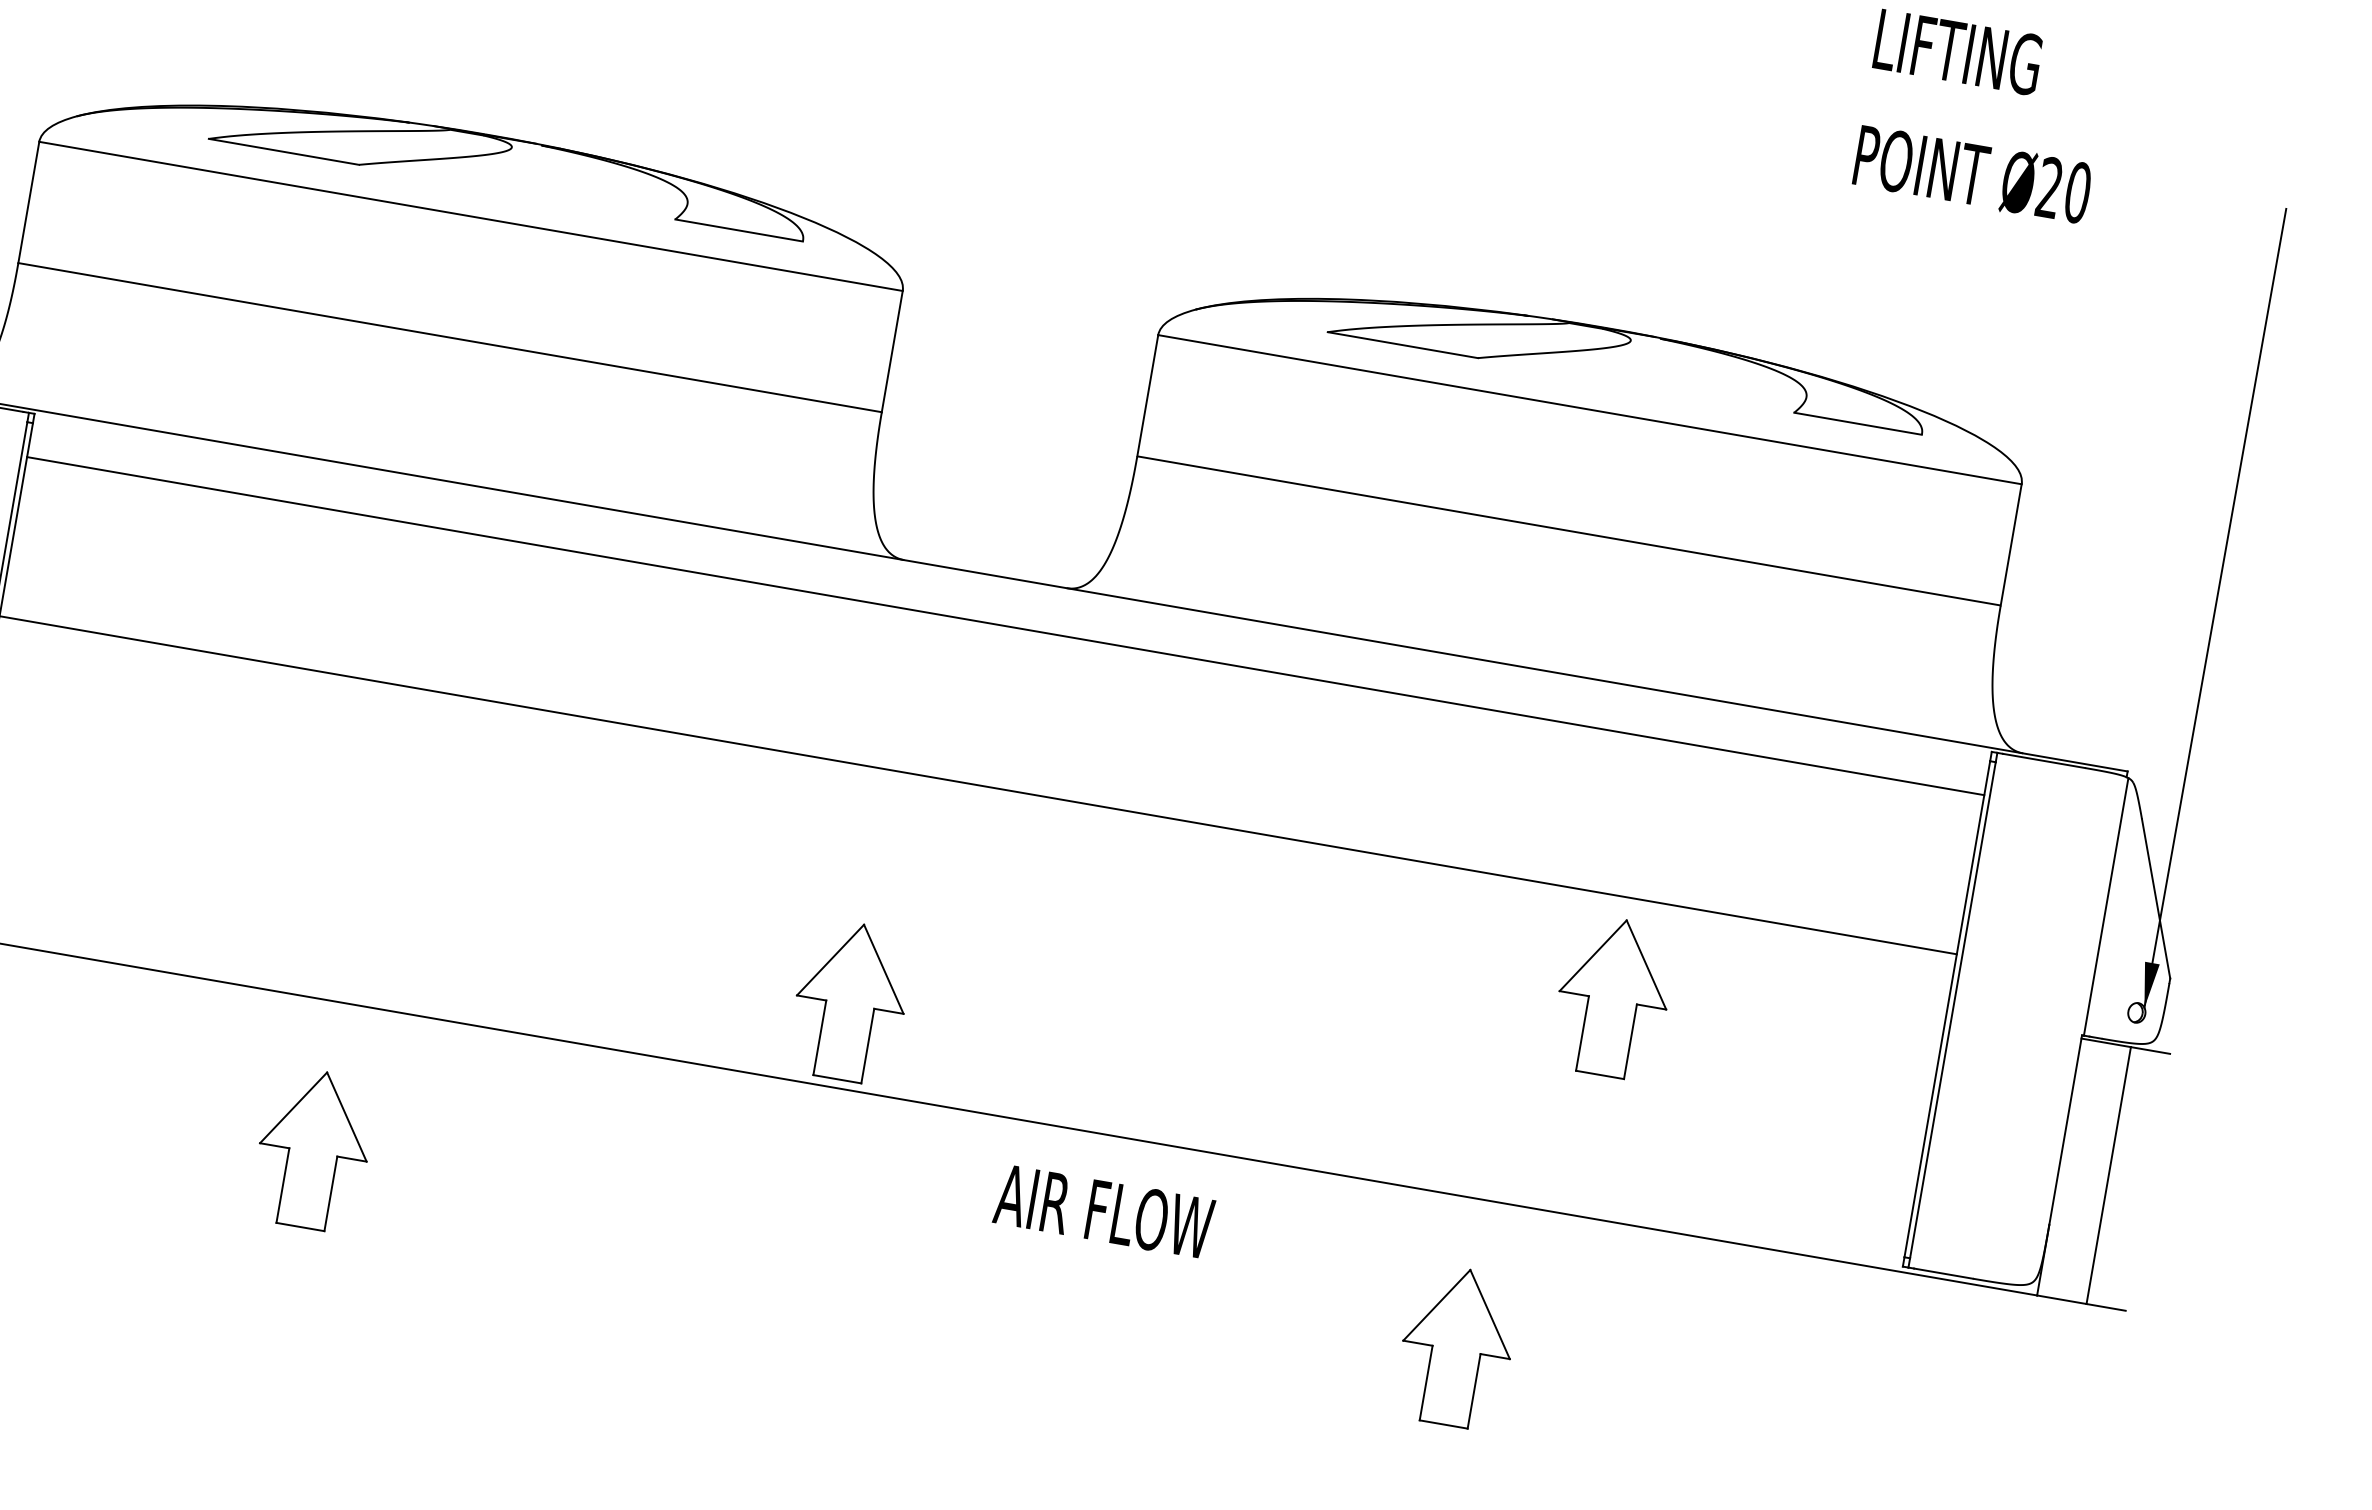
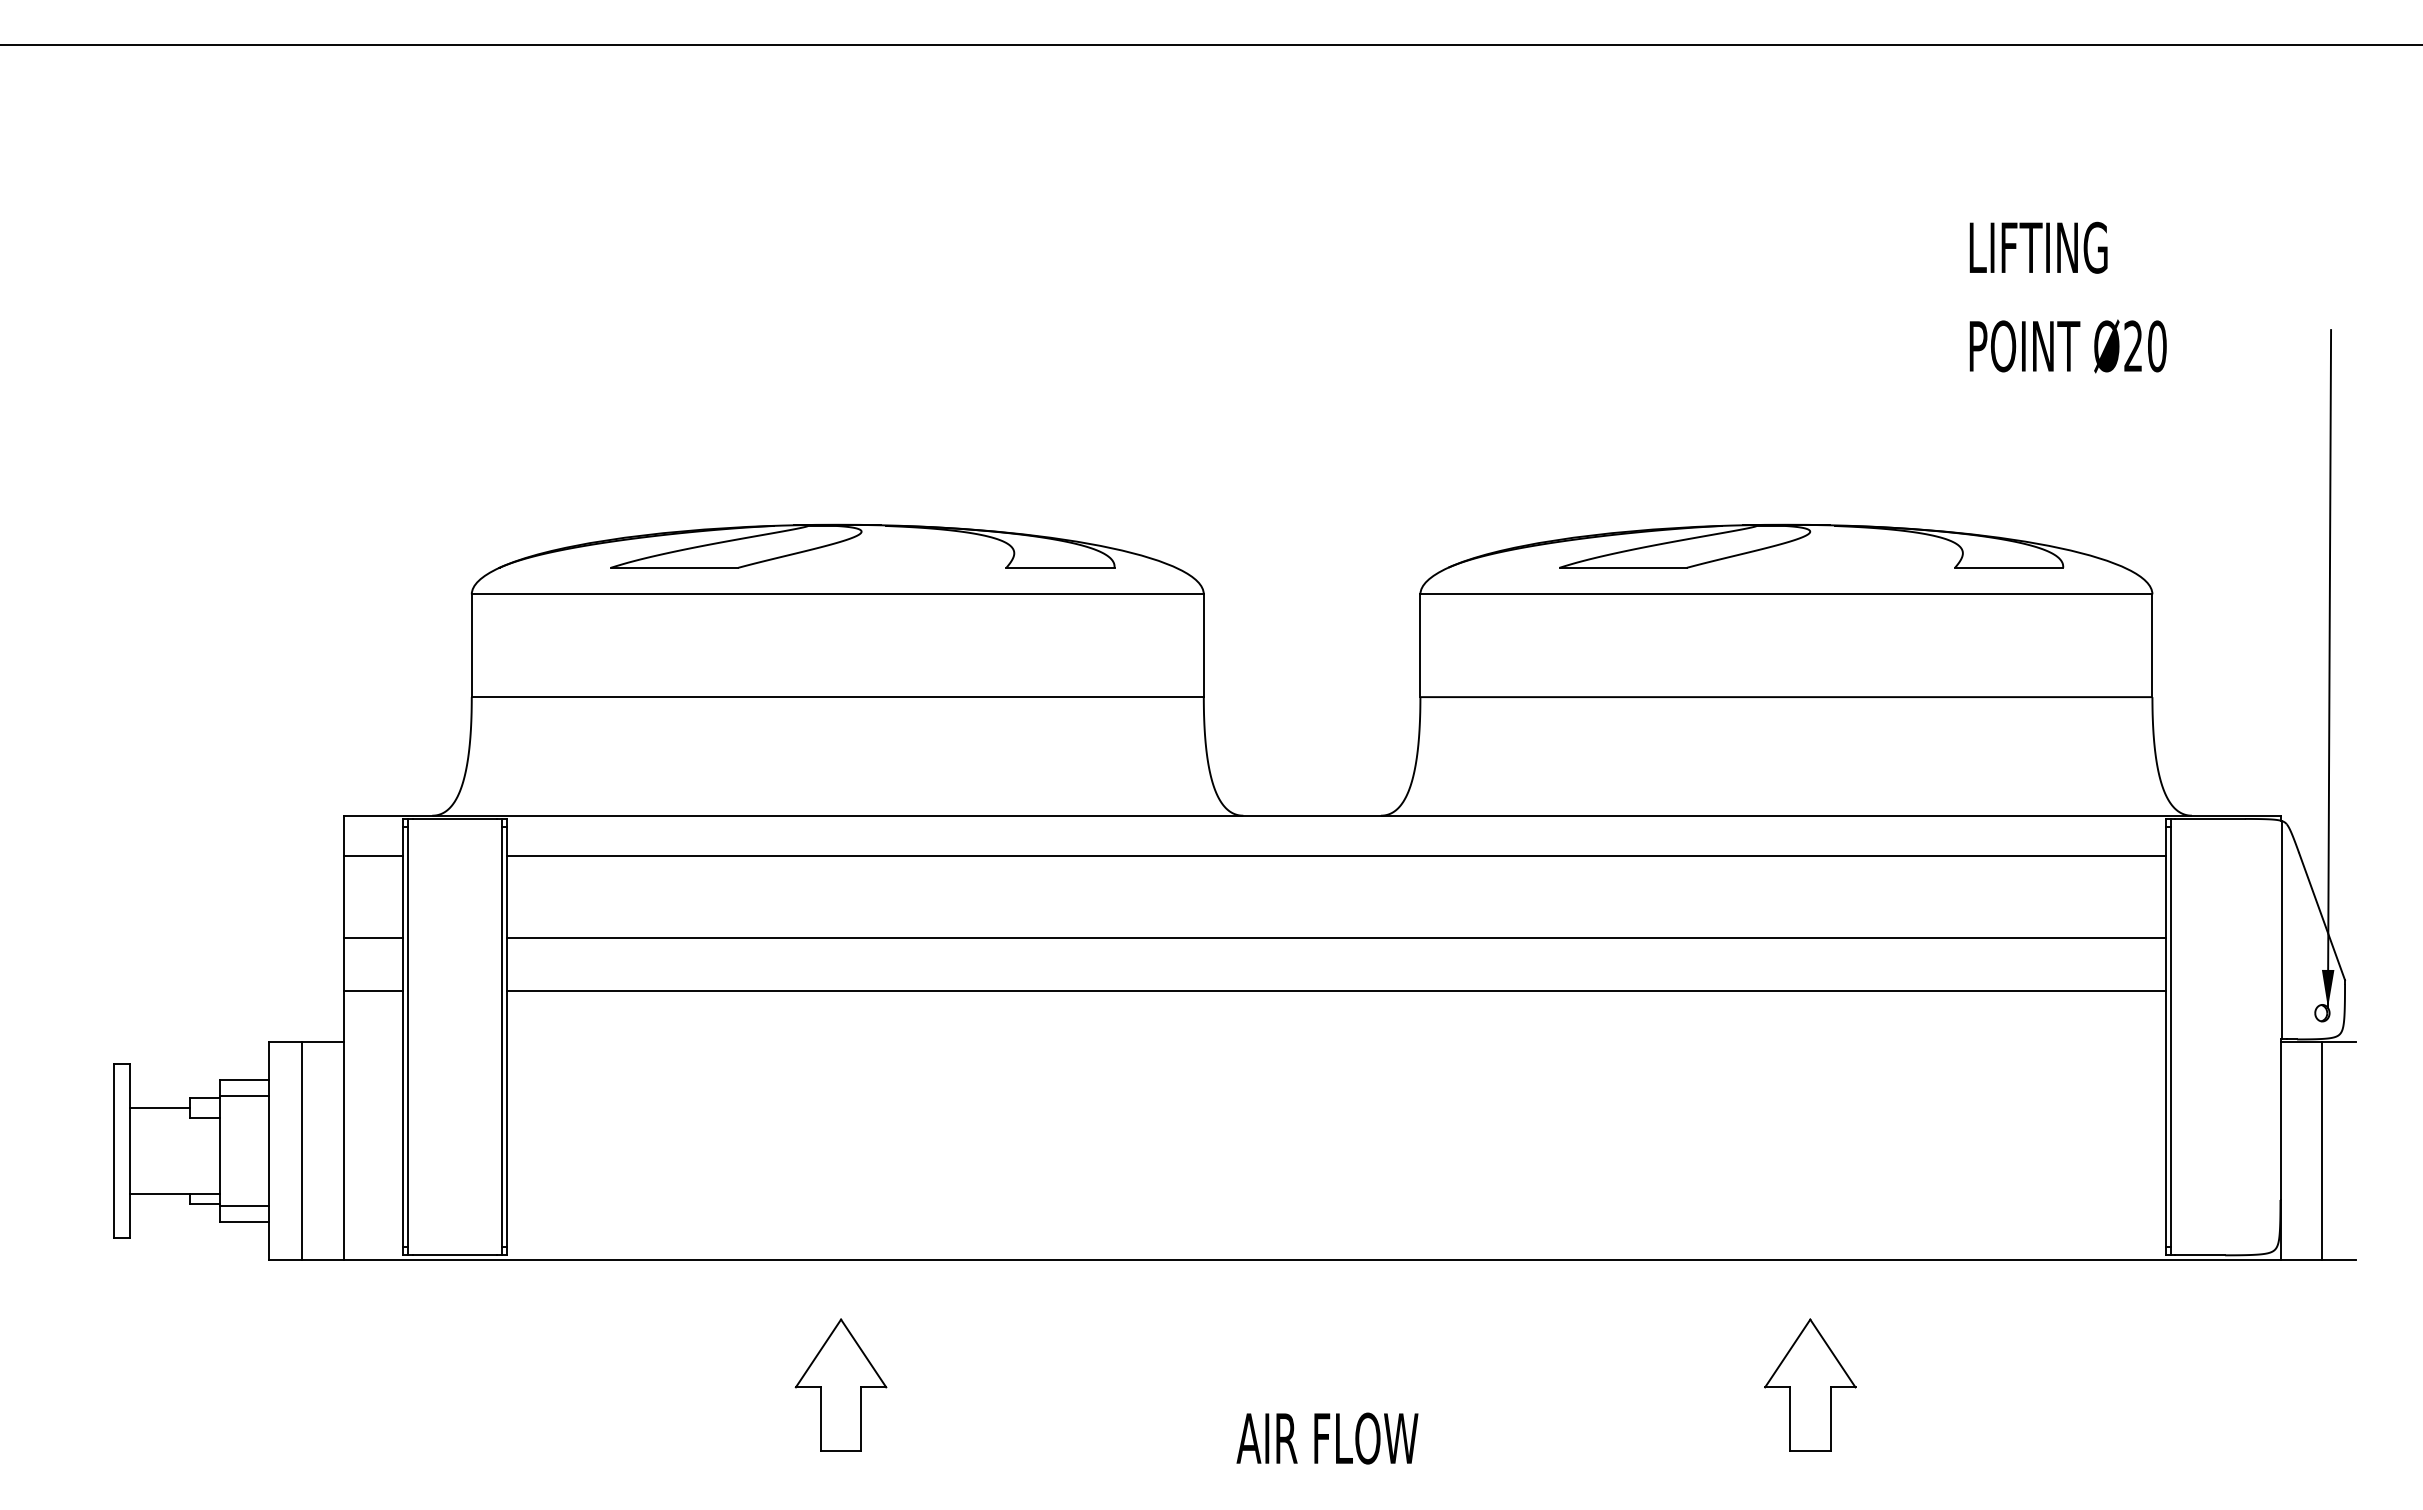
line: (988, 722) -> (1335, 937), added
part: (1613, 997) -> (1889, 1074), removed
part: (850, 1001) -> (1261, 1186), removed
text: (1104, 1211) -> (1327, 1438), moved

